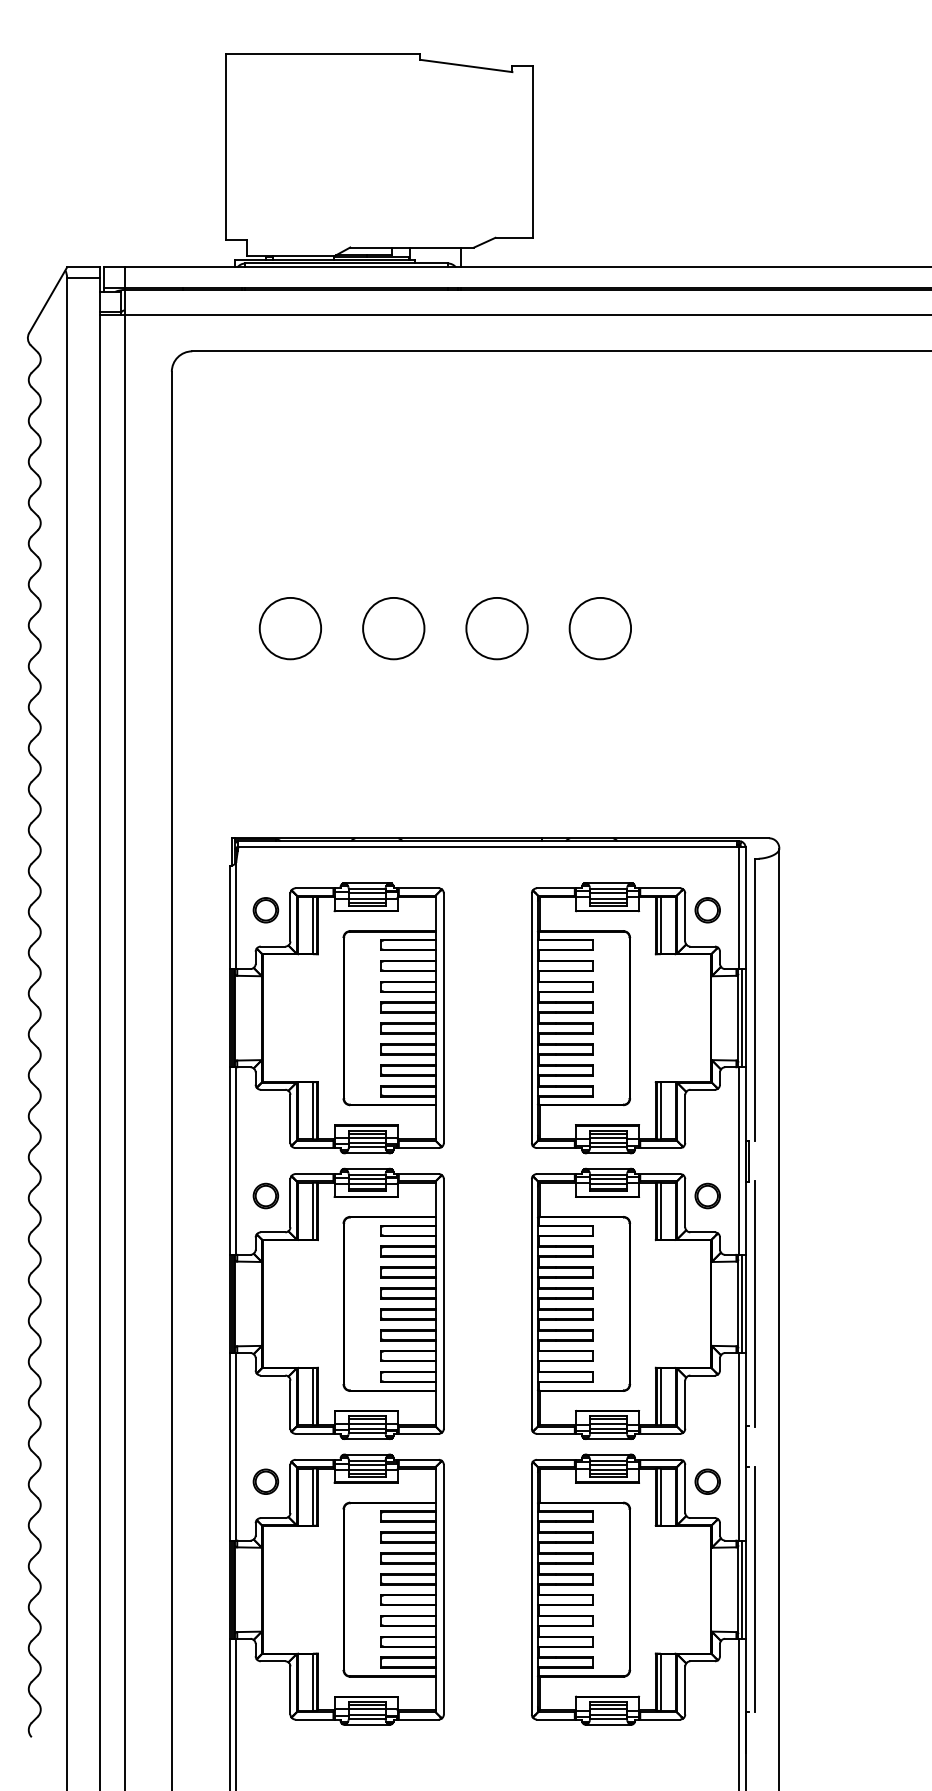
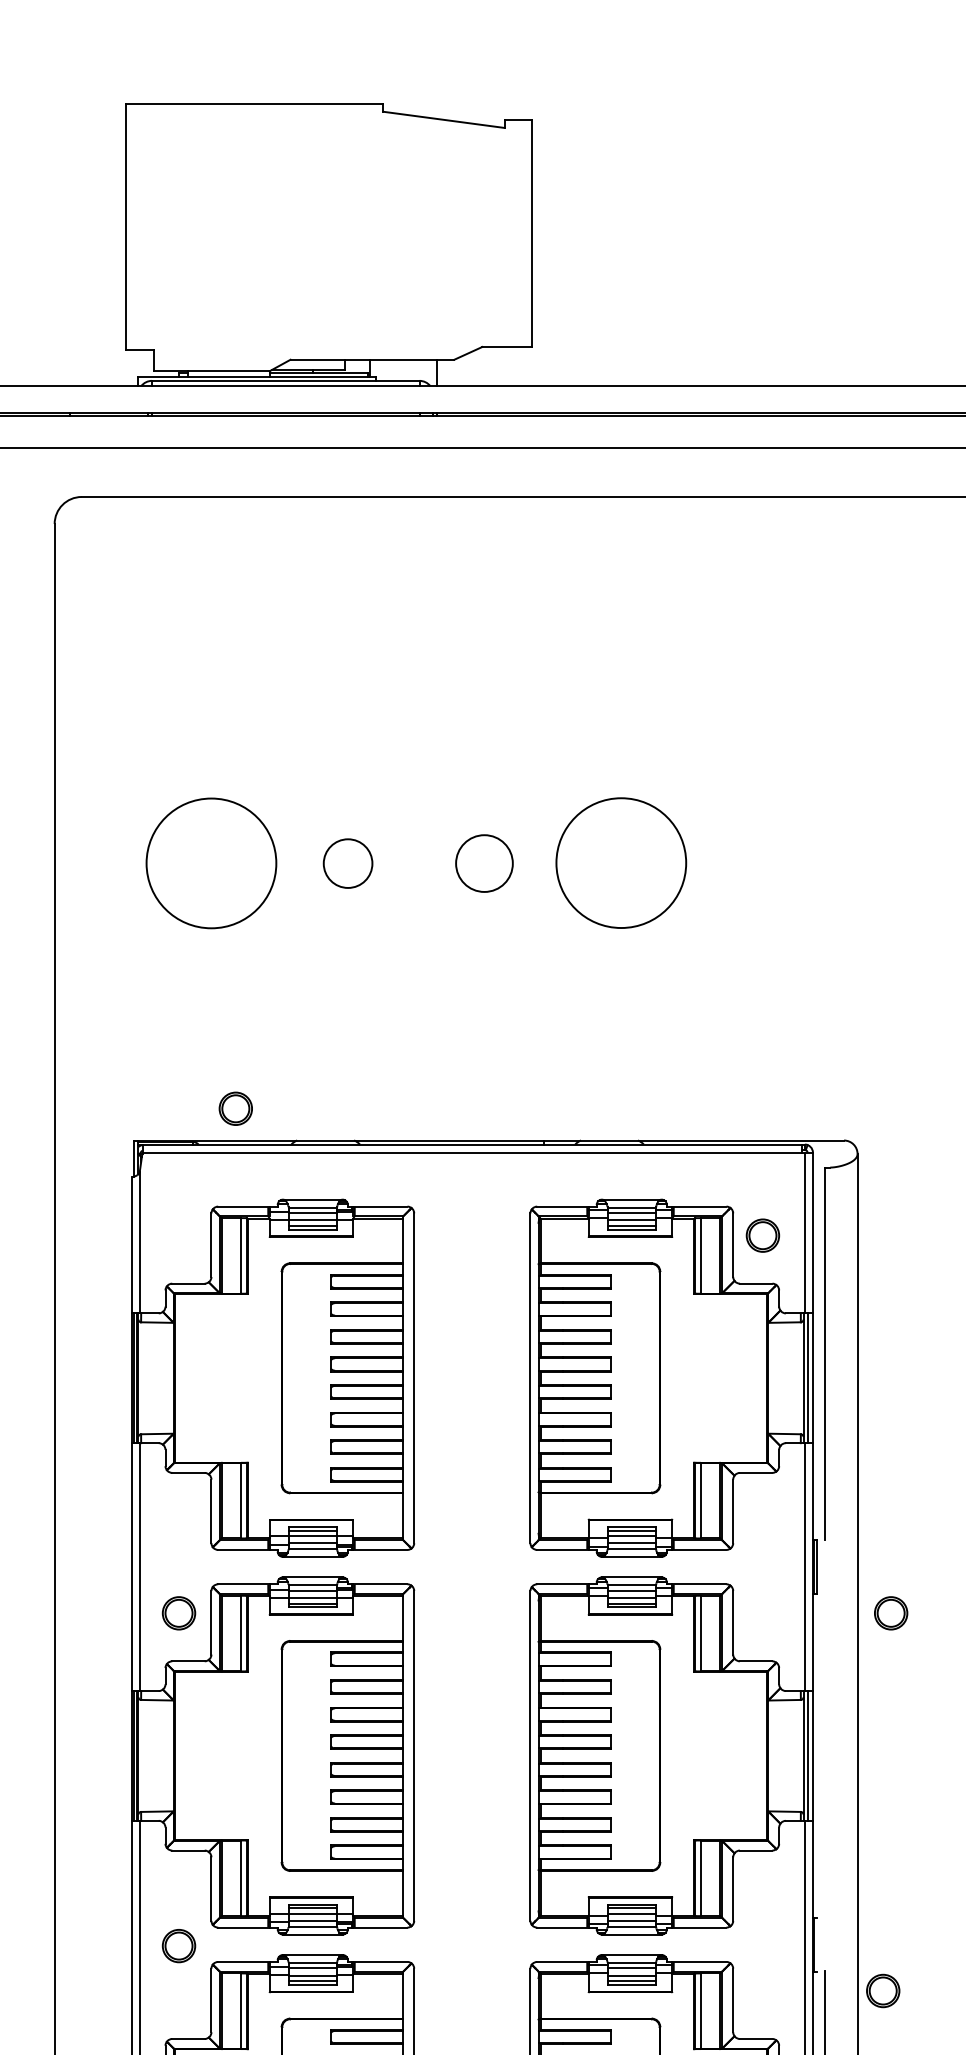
circle: (290, 628) -> (211, 863), size x1.6
circle: (393, 628) -> (347, 863), size x0.6
circle: (496, 628) -> (483, 863), size x0.7
circle: (599, 628) -> (619, 863), size x1.6
part: (265, 910) -> (235, 1109), moved
part: (707, 1195) -> (890, 1612), moved
line: (754, 1303) -> (824, 1755), removed
part: (265, 1481) -> (178, 1945), moved
part: (707, 1481) -> (882, 1990), moved

